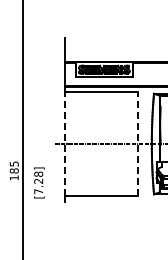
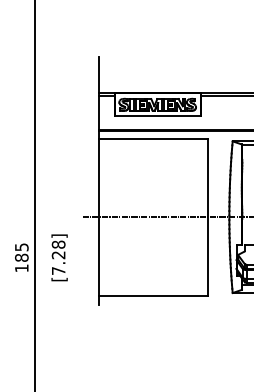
line: (65, 144) -> (99, 217), dashed -> solid
line: (137, 144) -> (207, 217), dashed -> solid
text: (39, 182) -> (59, 257), moved

